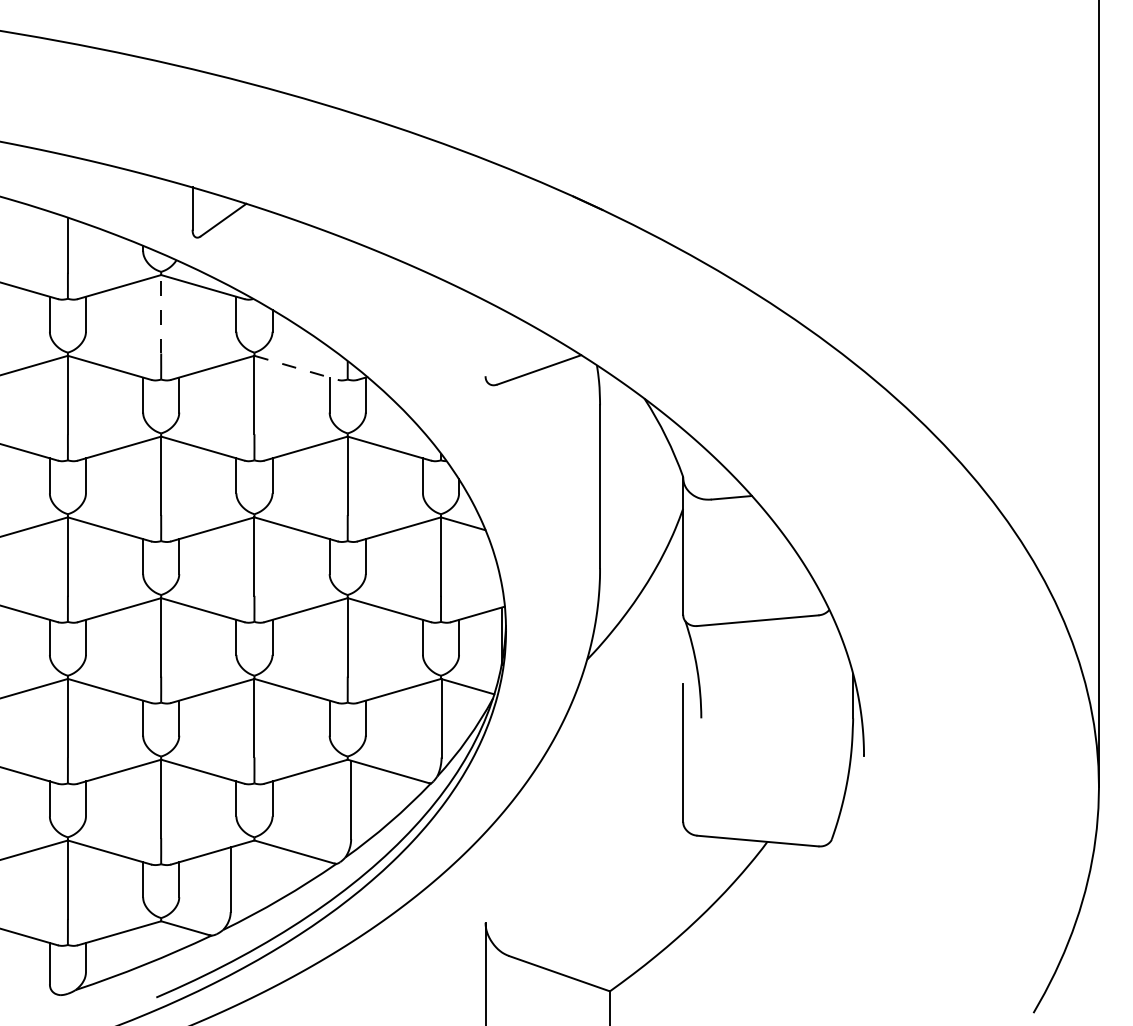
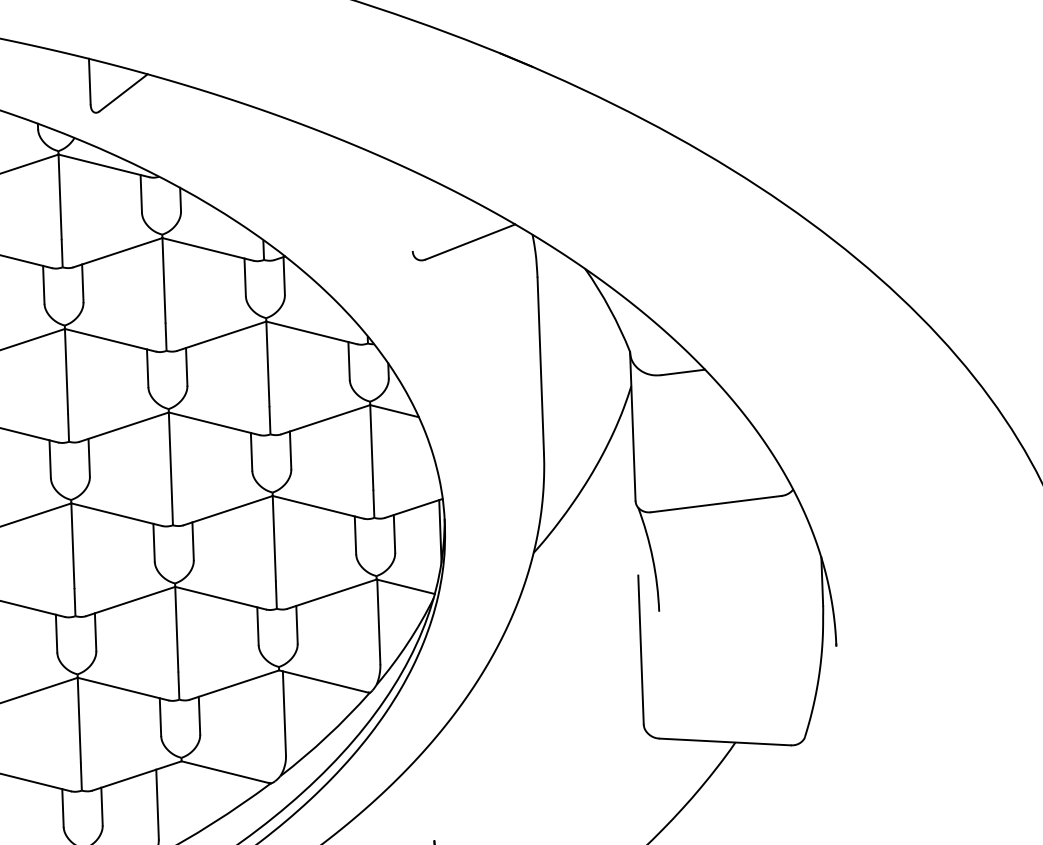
line: (161, 313) -> (60, 196), dashed -> solid
line: (296, 367) -> (208, 249), dashed -> solid

